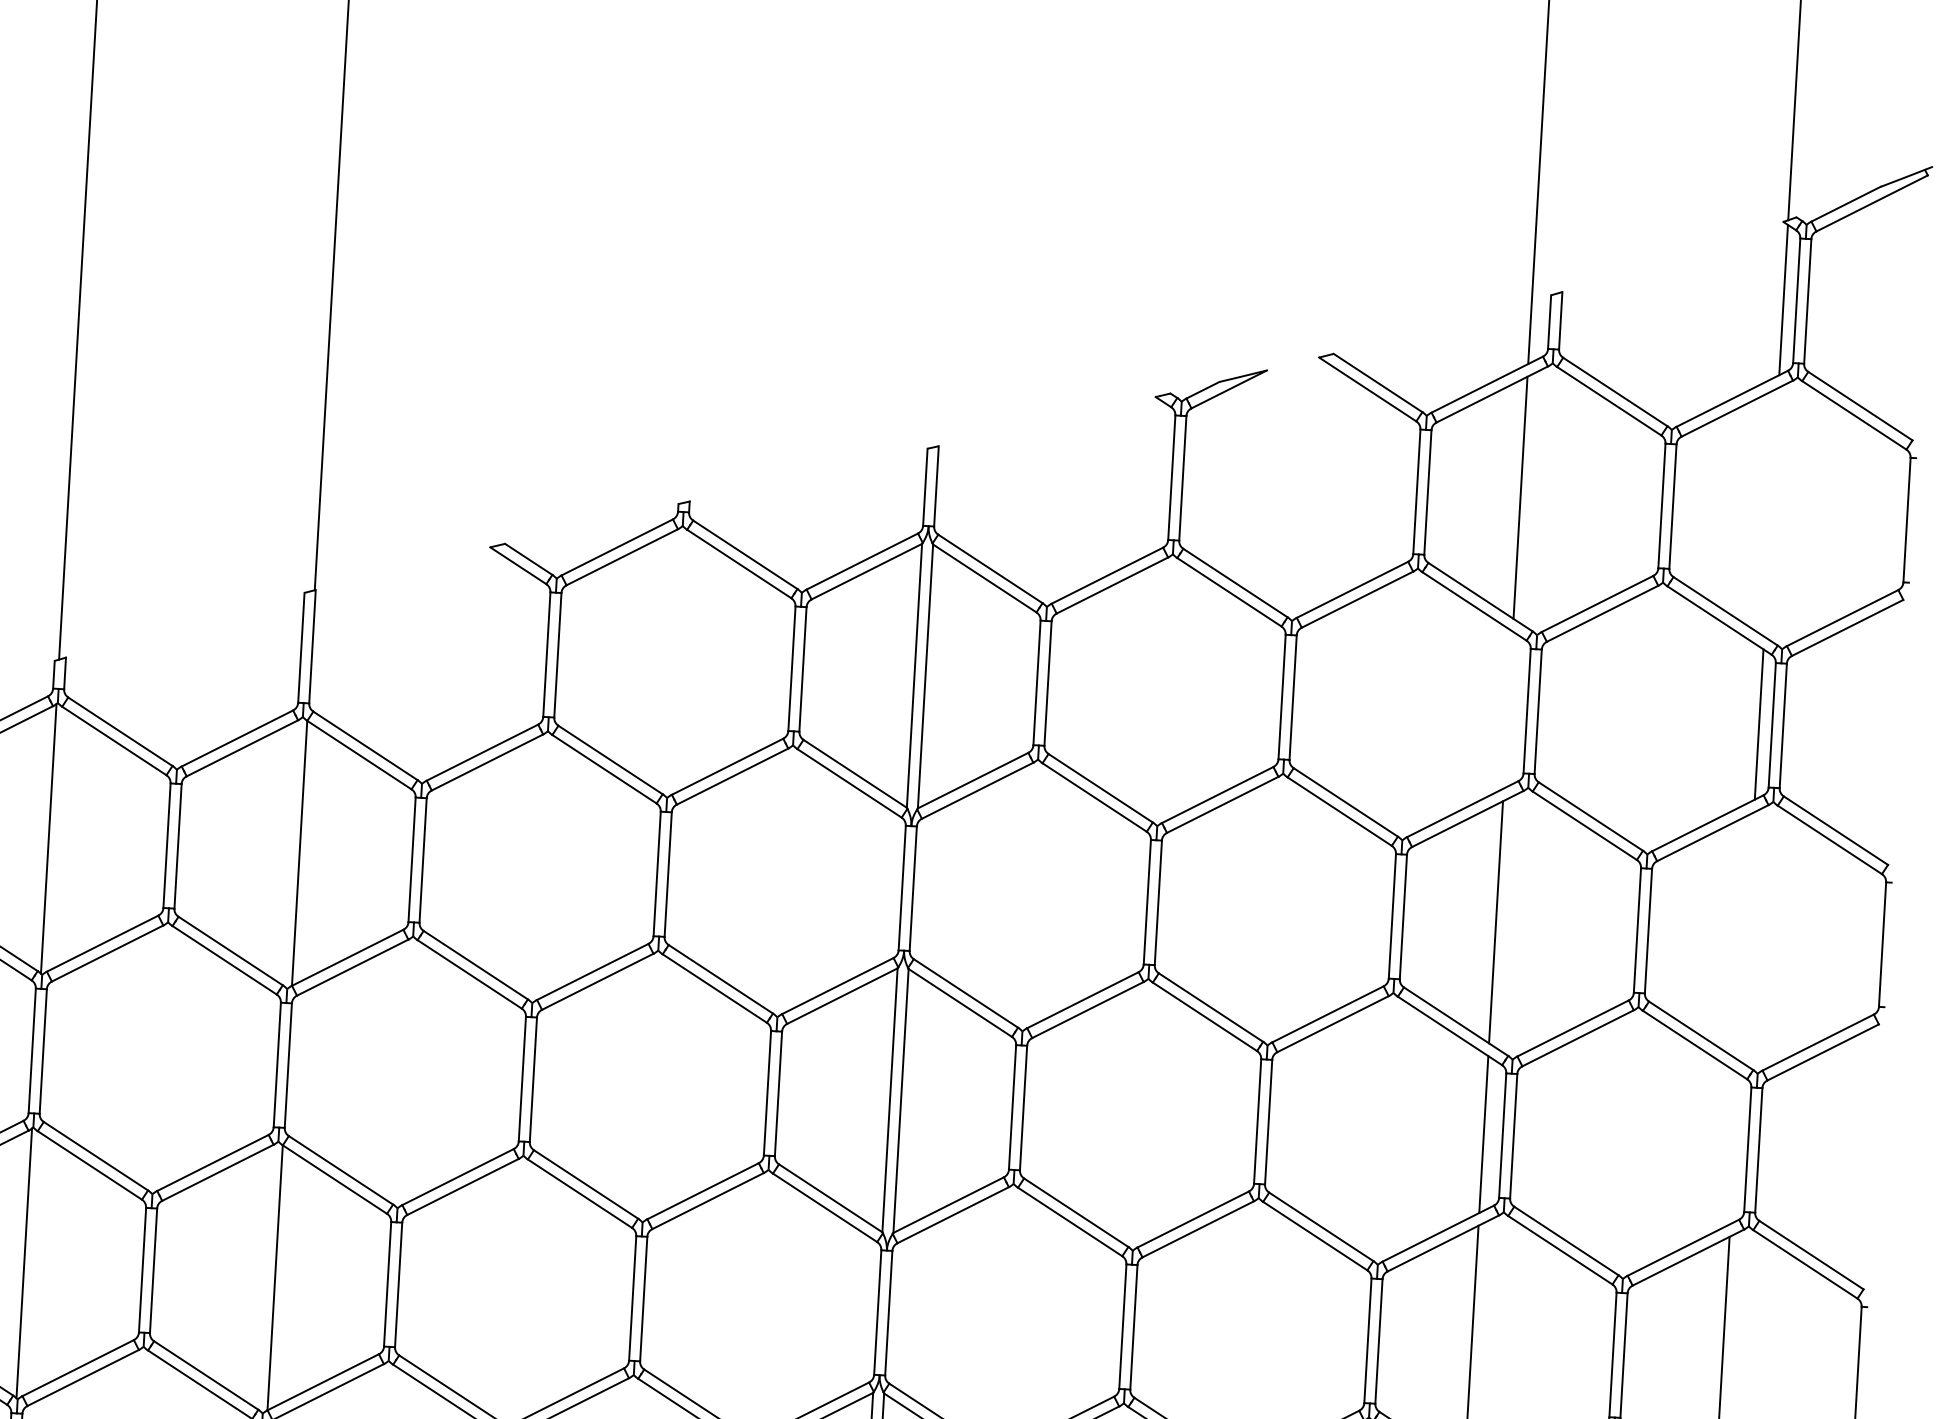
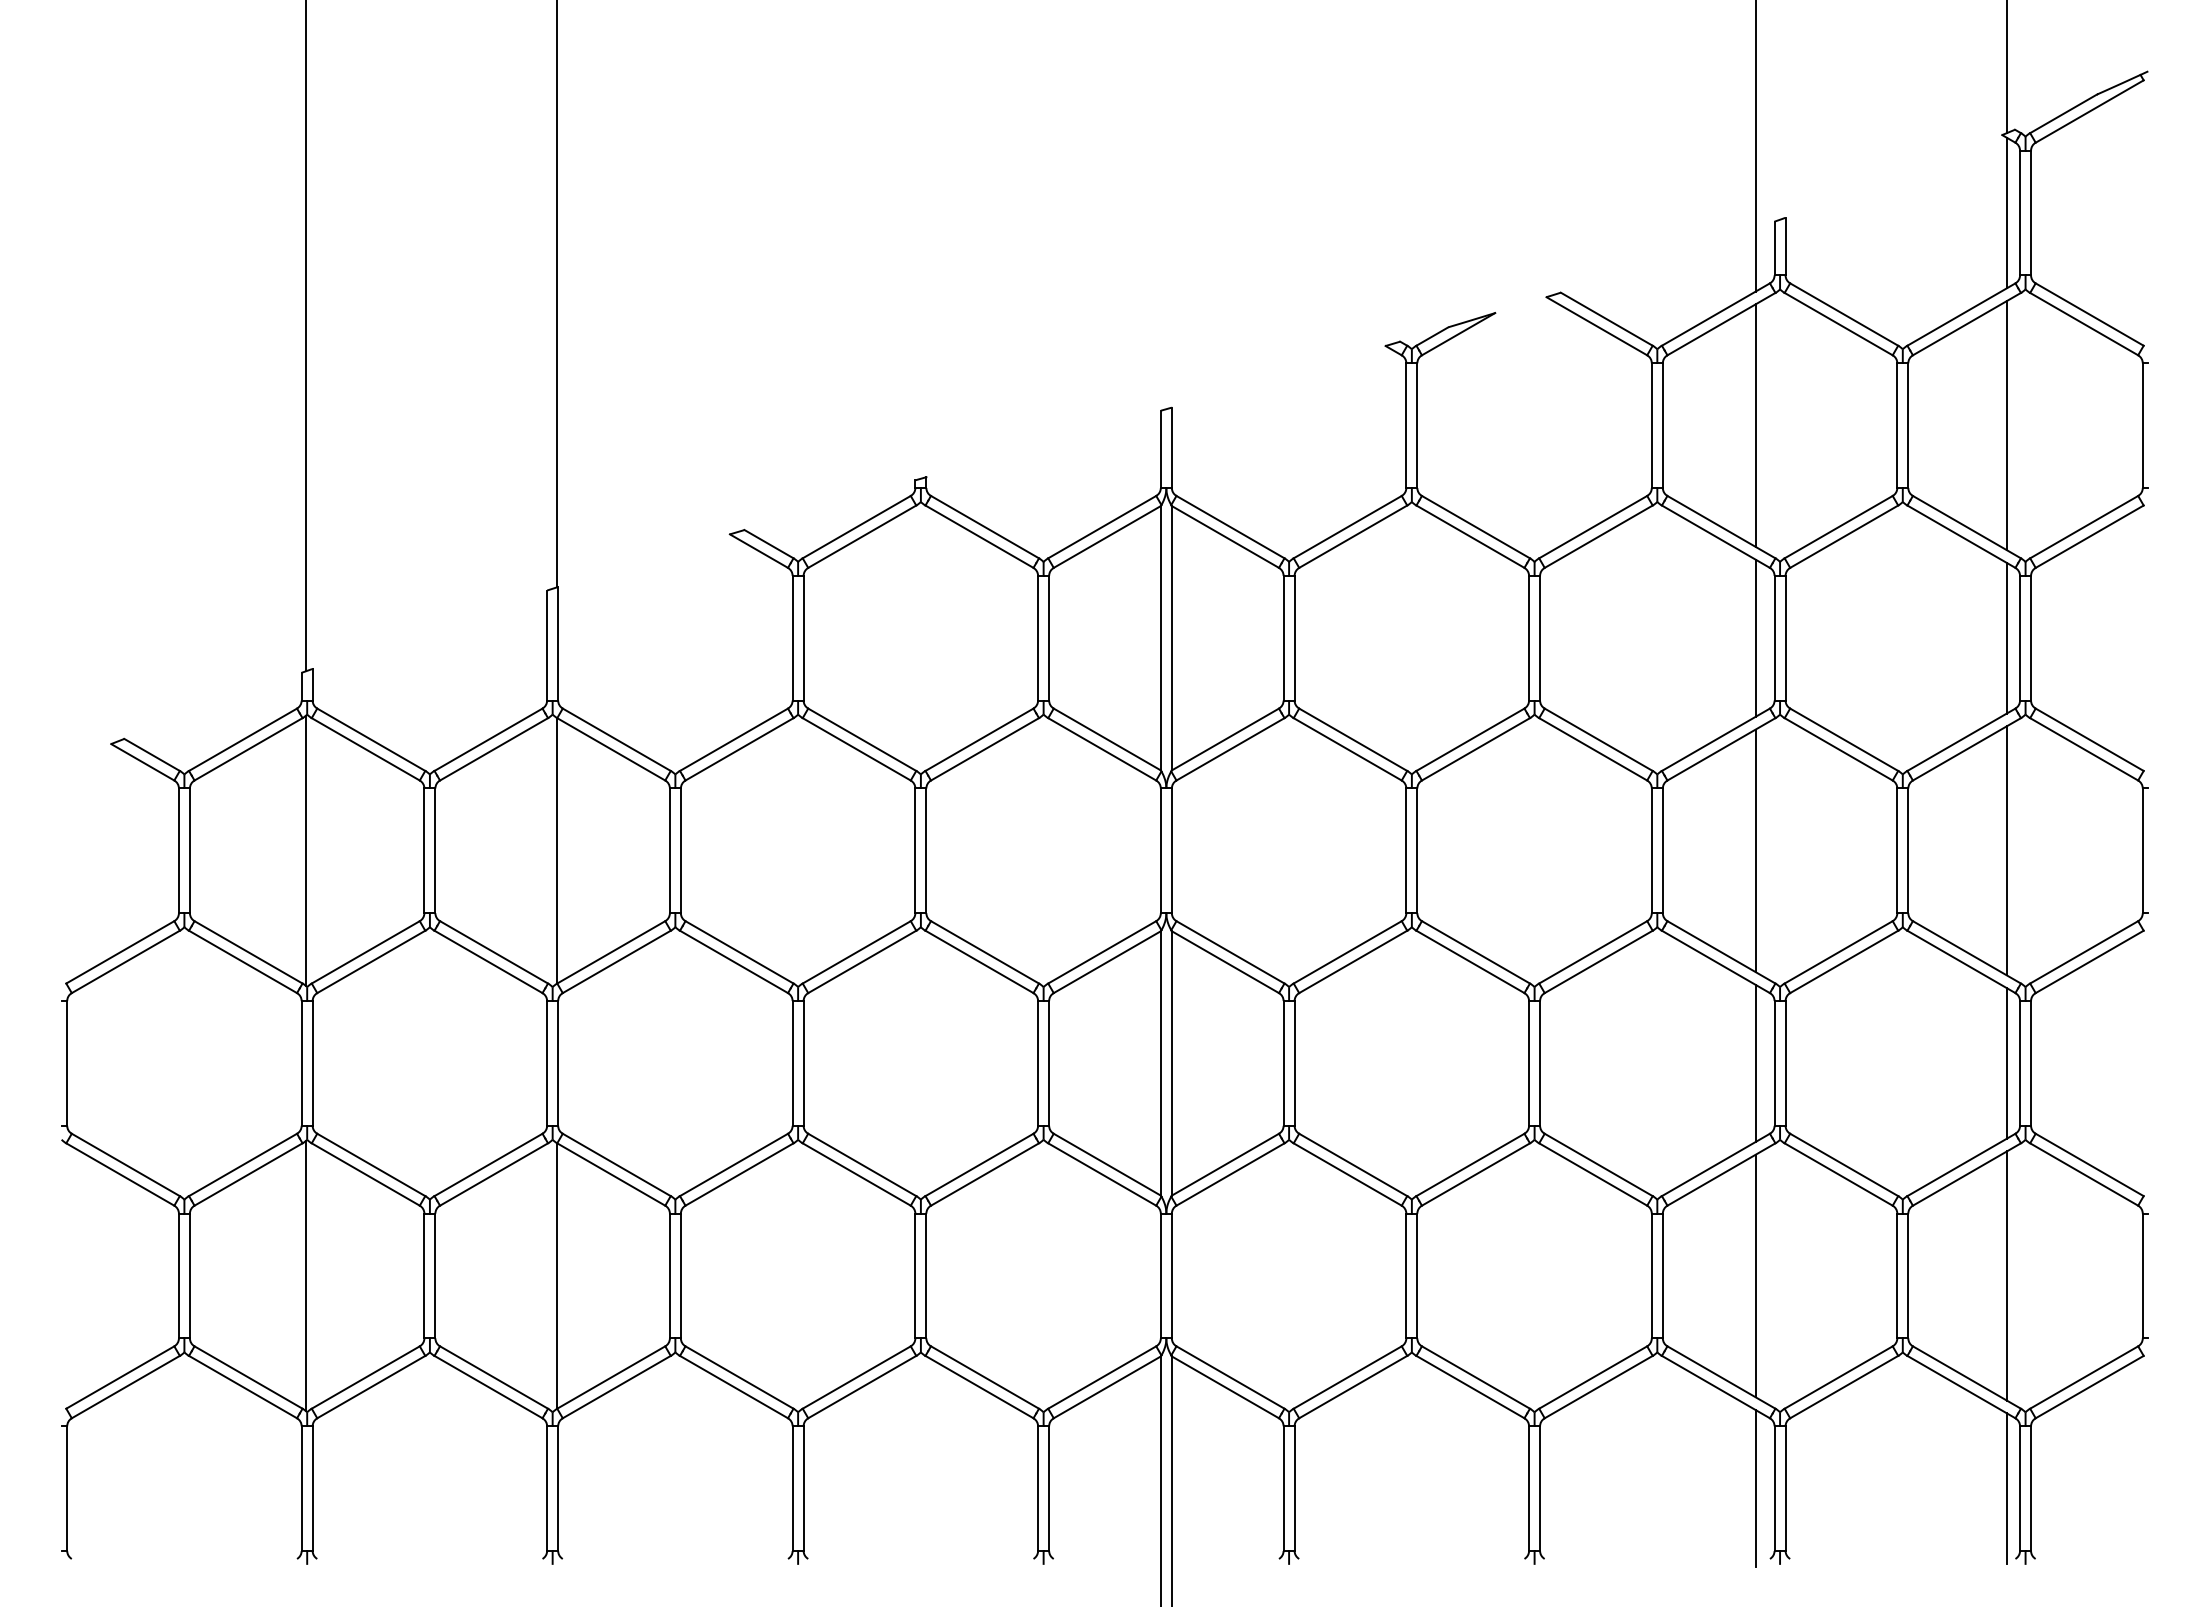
line: (1770, 512) -> (2006, 425), added
line: (1508, 709) -> (1755, 637), added
line: (1746, 936) -> (2006, 850), added
line: (1734, 1149) -> (2006, 1063), added

